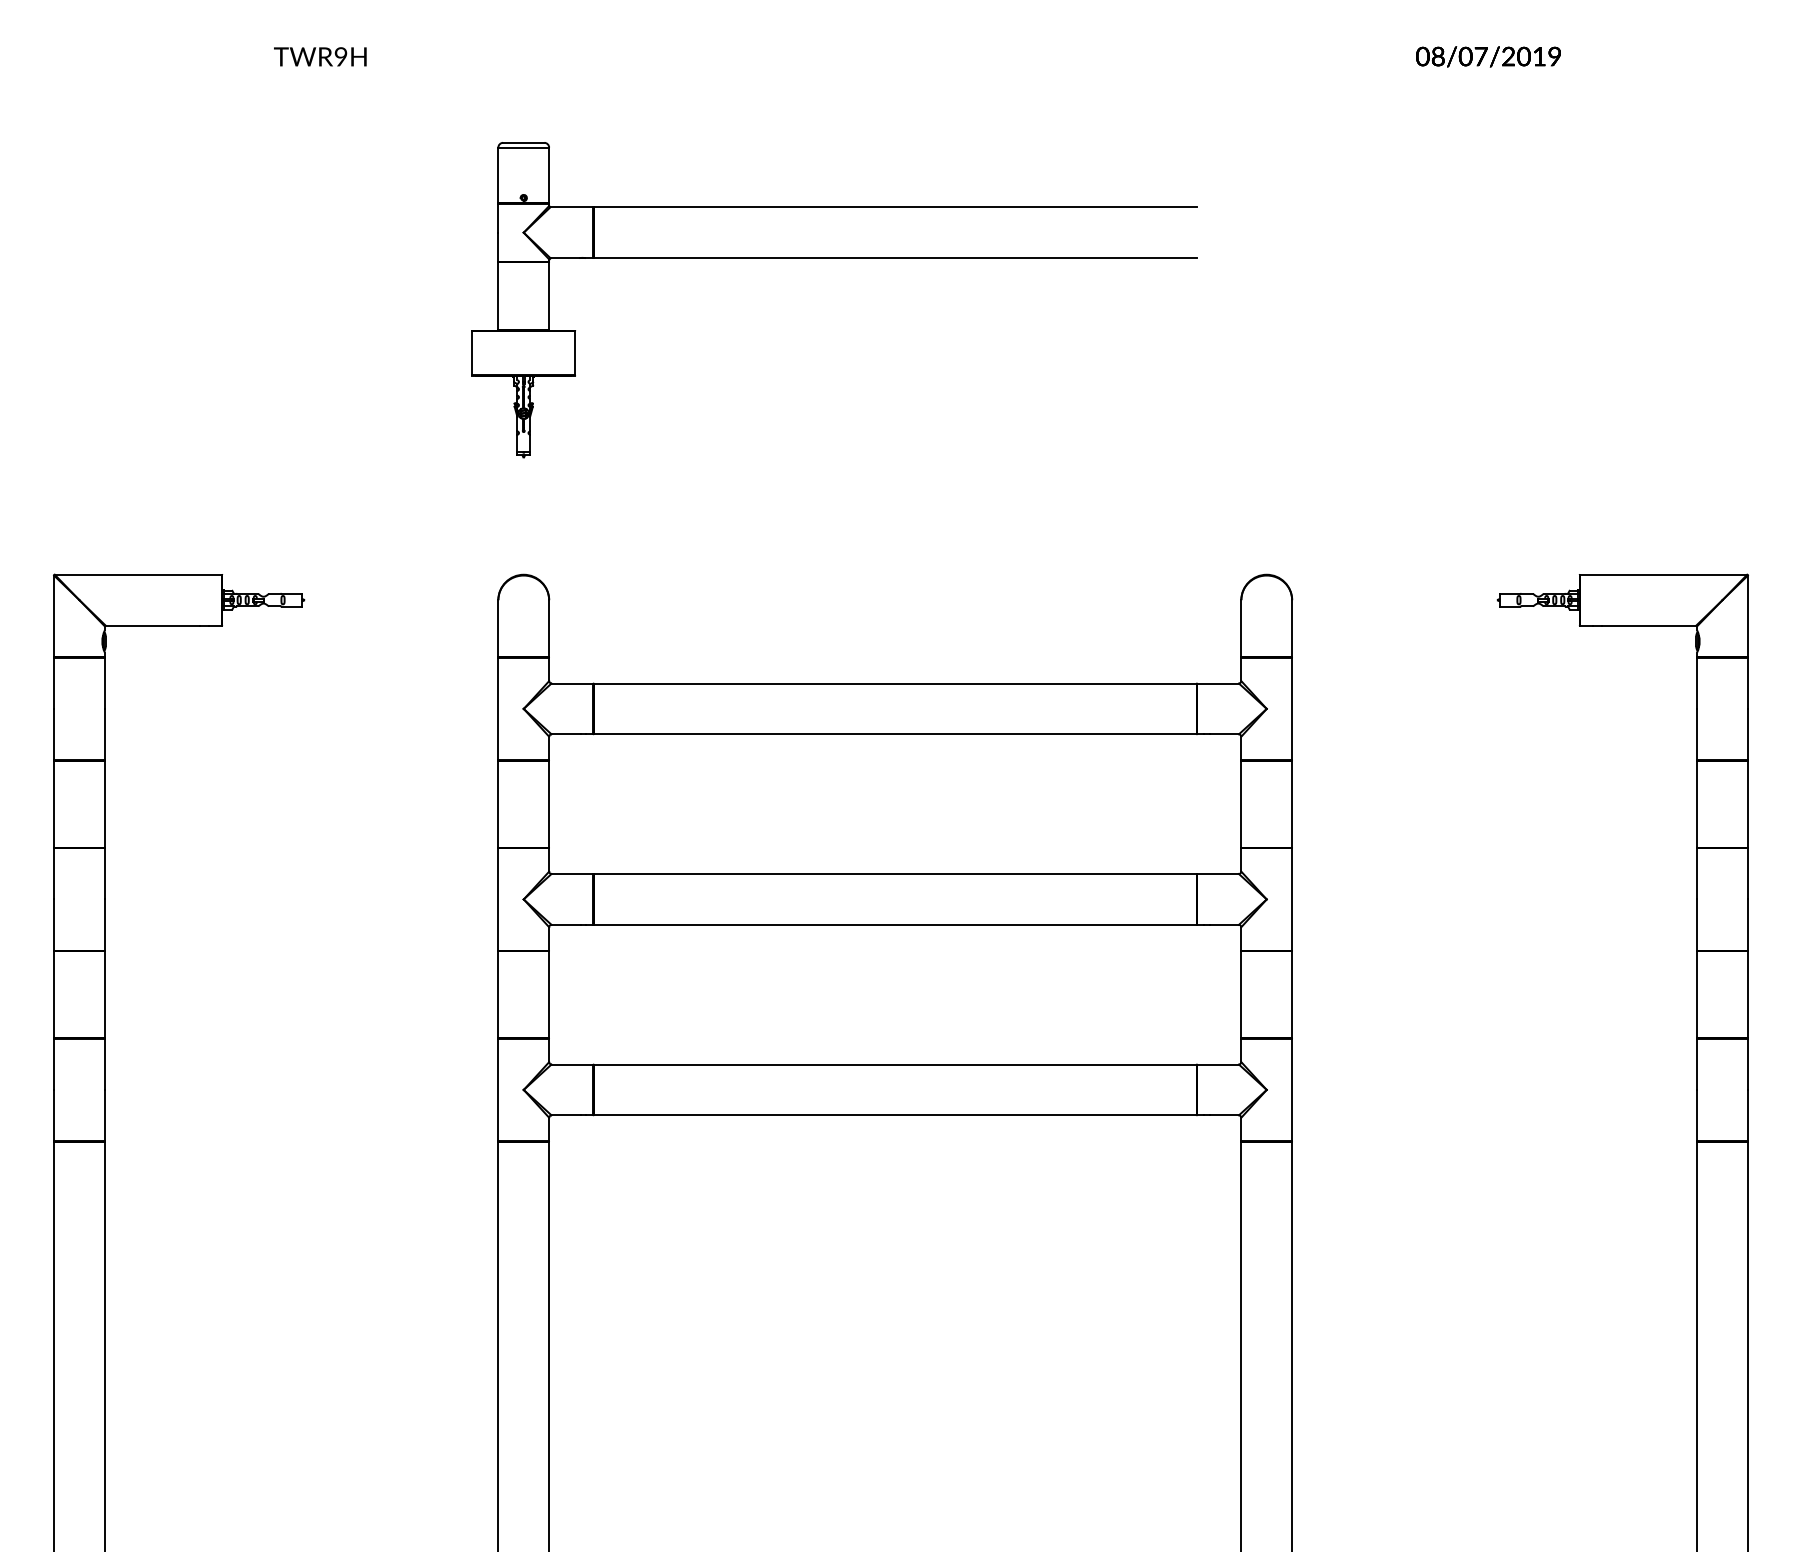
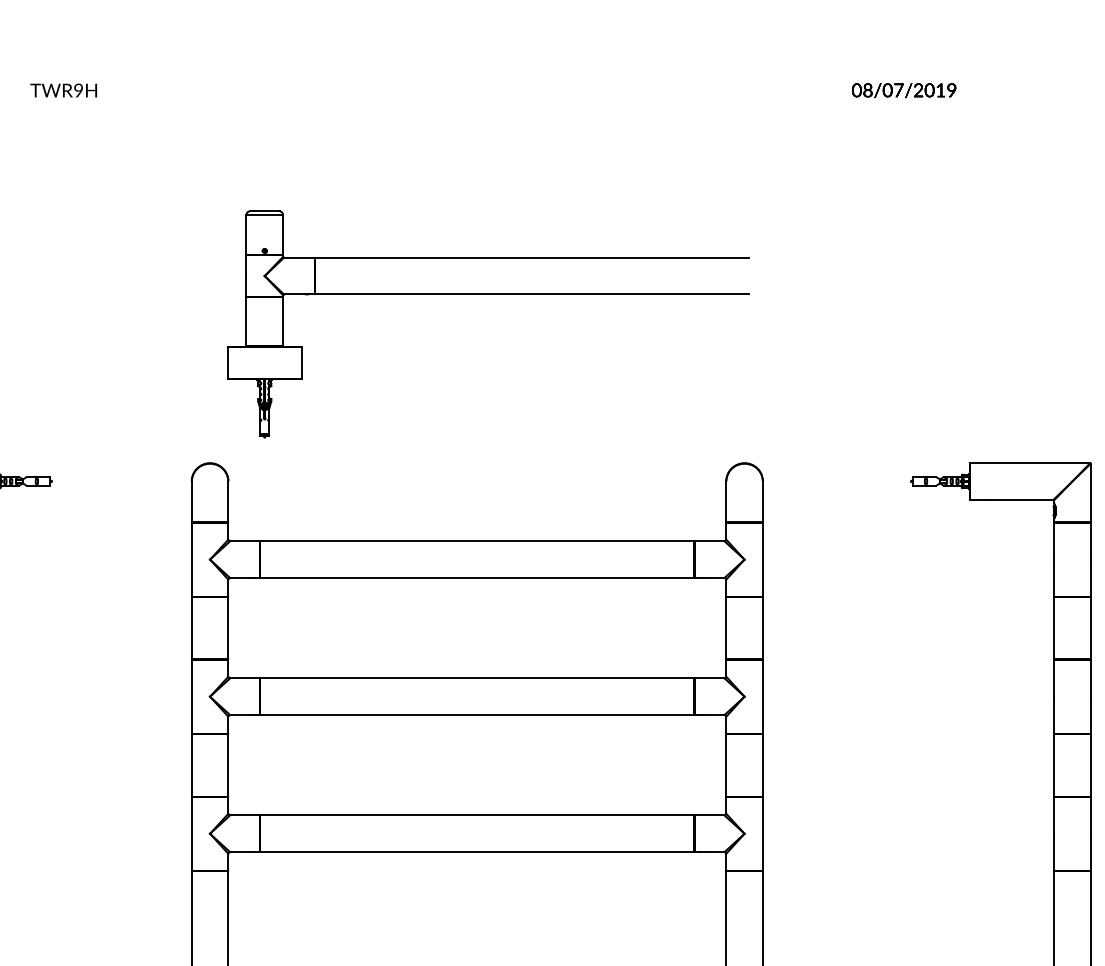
part: (834, 258) -> (488, 294), moved

